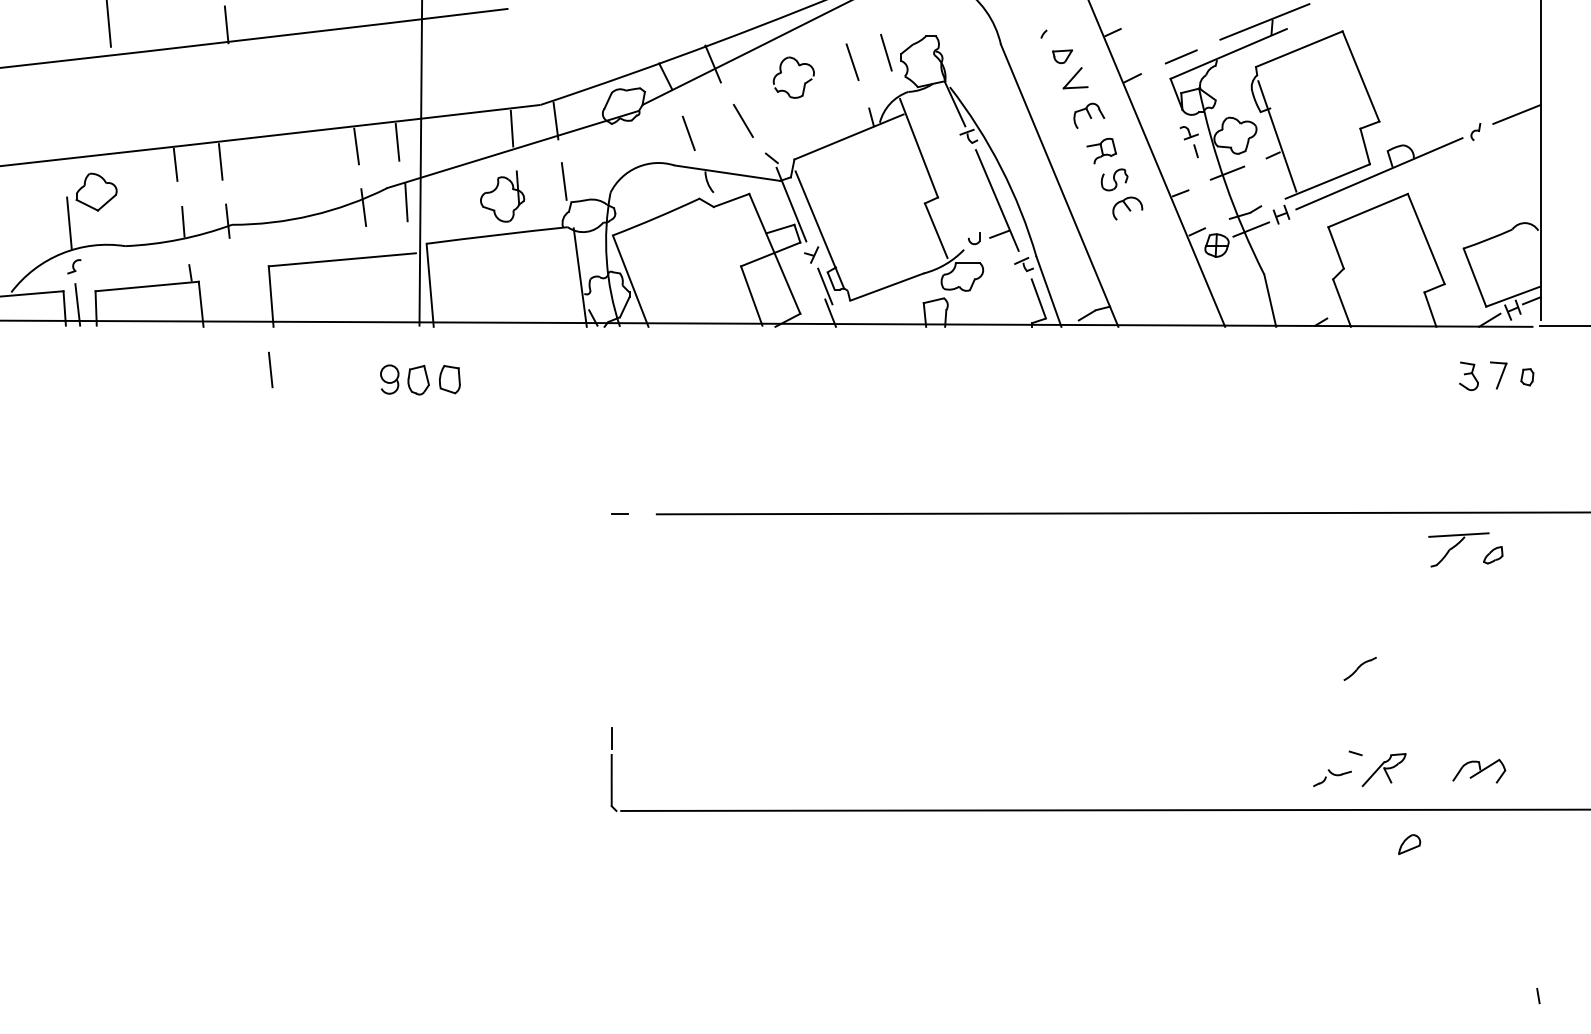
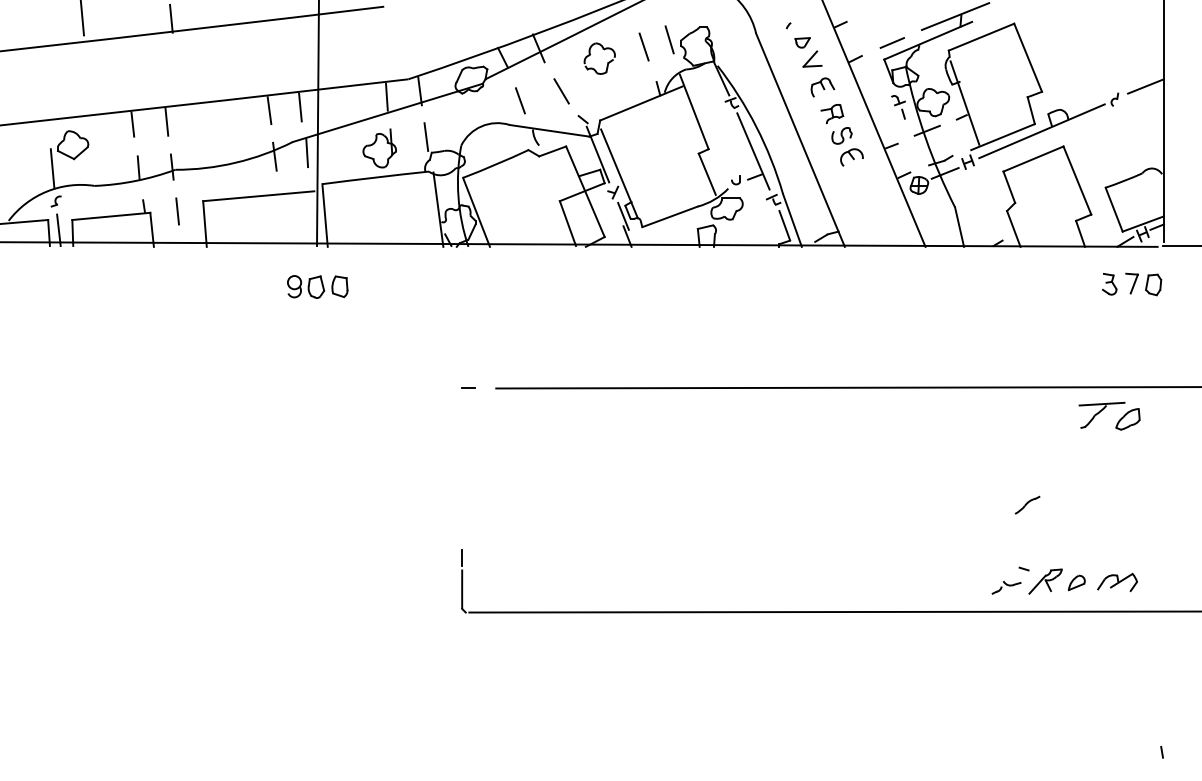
line: (270, 370) -> (177, 211), moved
part: (1527, 376) -> (1153, 284), size x1.67
part: (1492, 555) -> (1127, 419), size x1.67
part: (1409, 844) -> (1076, 582), moved

